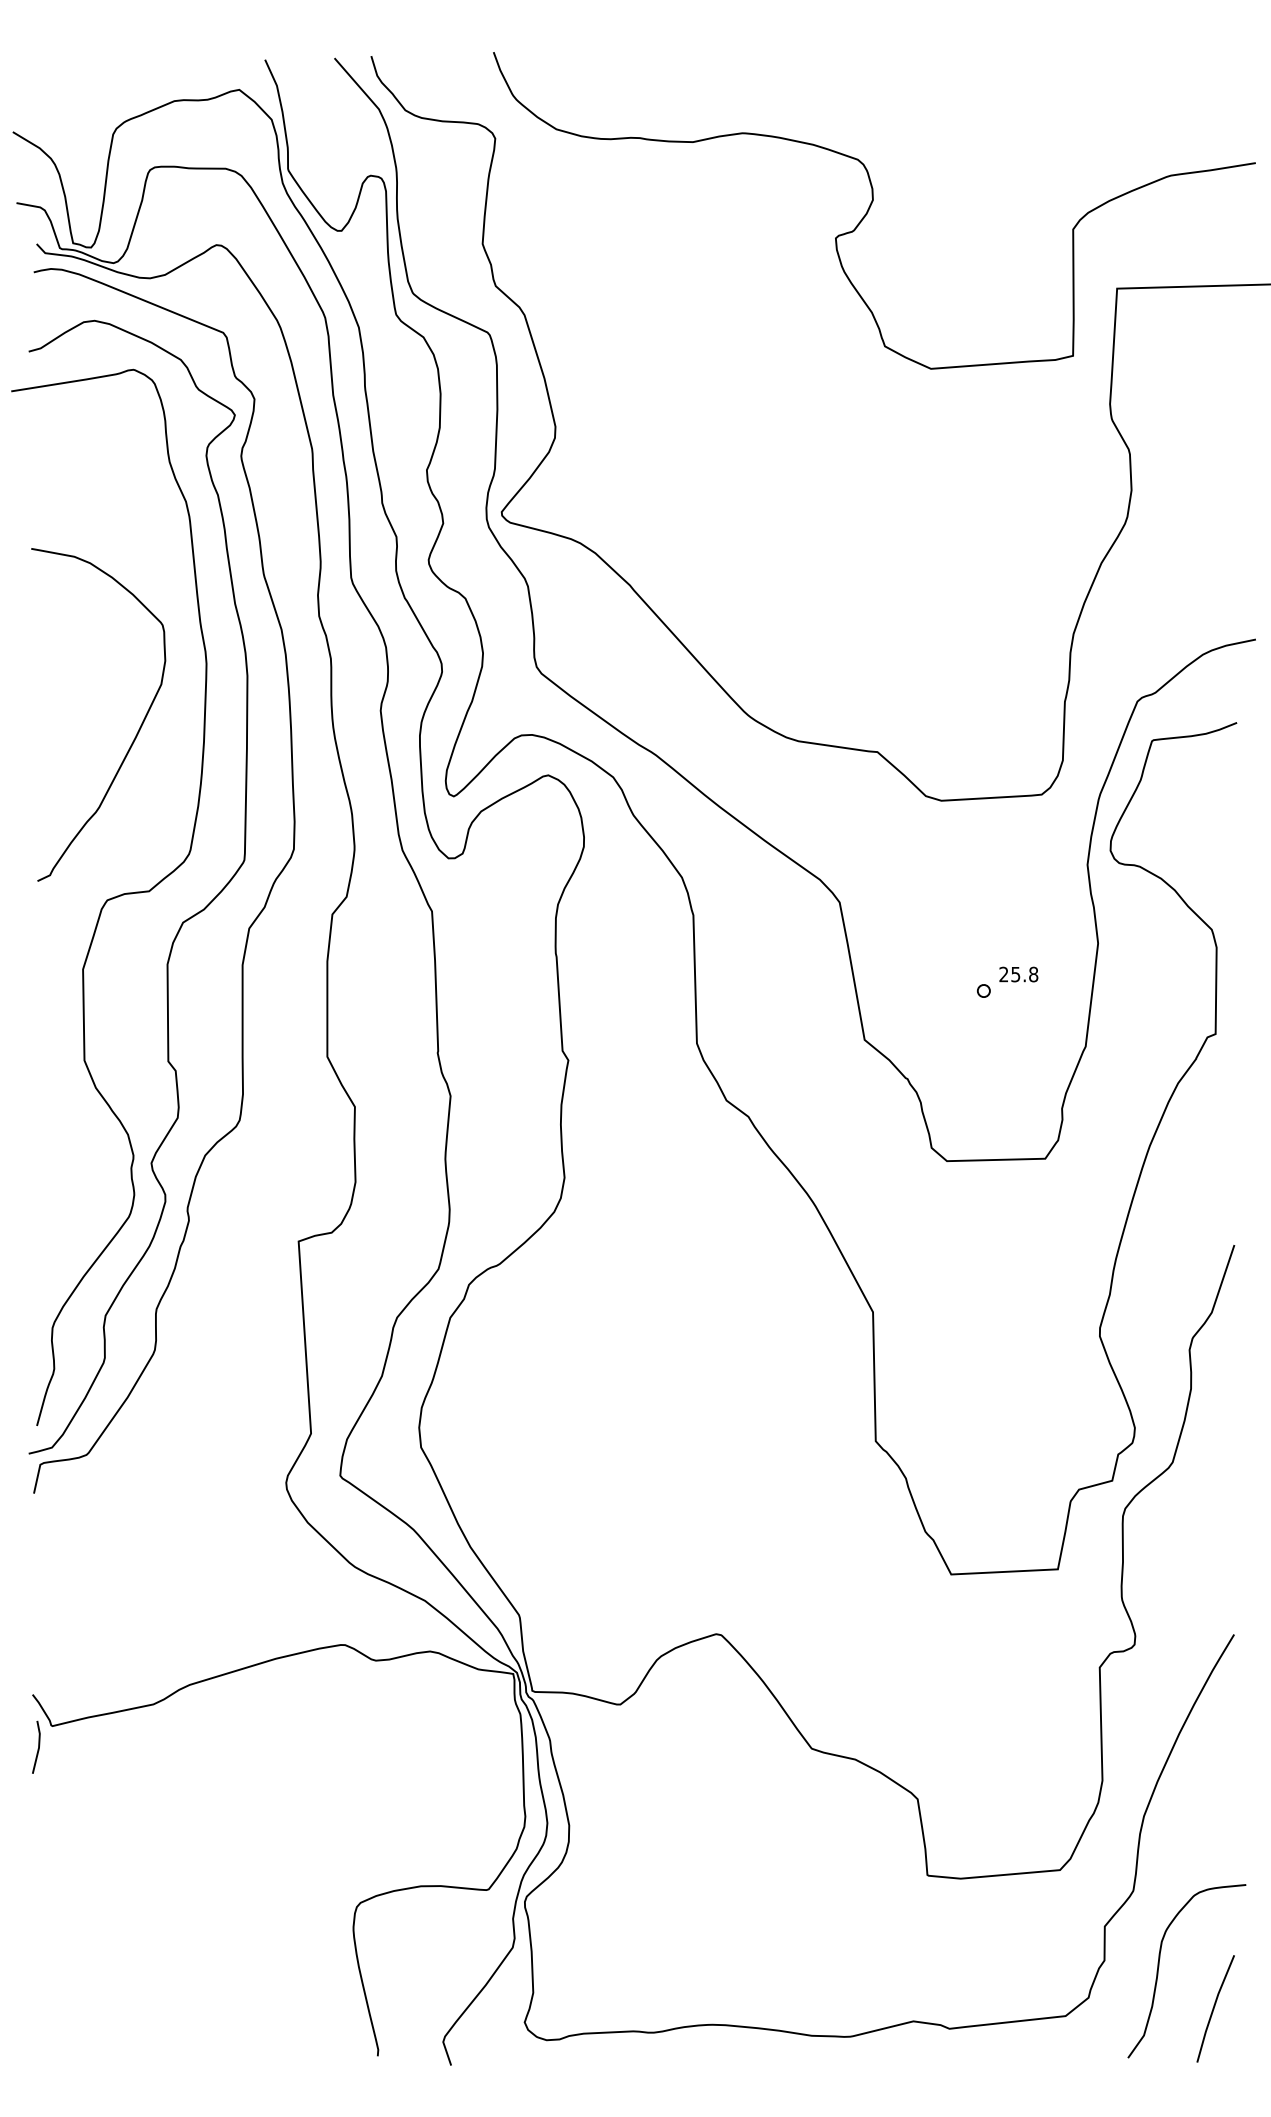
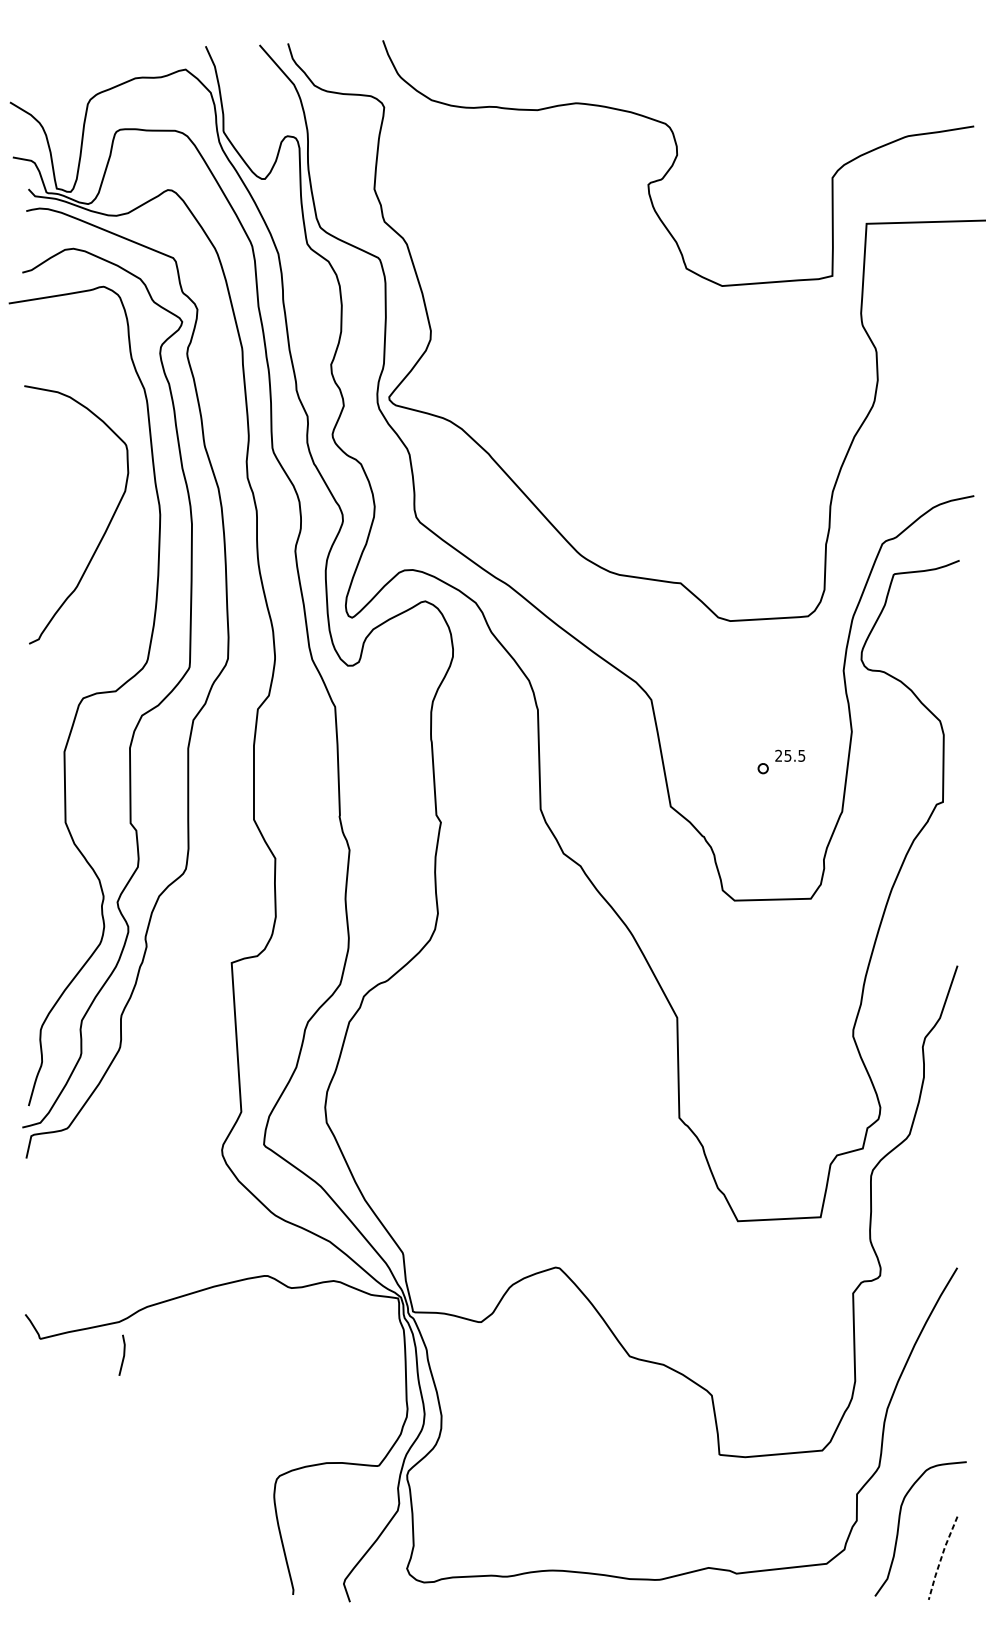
curve: (136, 733) -> (105, 529), moved
text: (1033, 974) -> (801, 755), 25.8 -> 25.5
line: (38, 1746) -> (123, 1354), moved
line: (1213, 2008) -> (941, 1557), solid -> dashed

